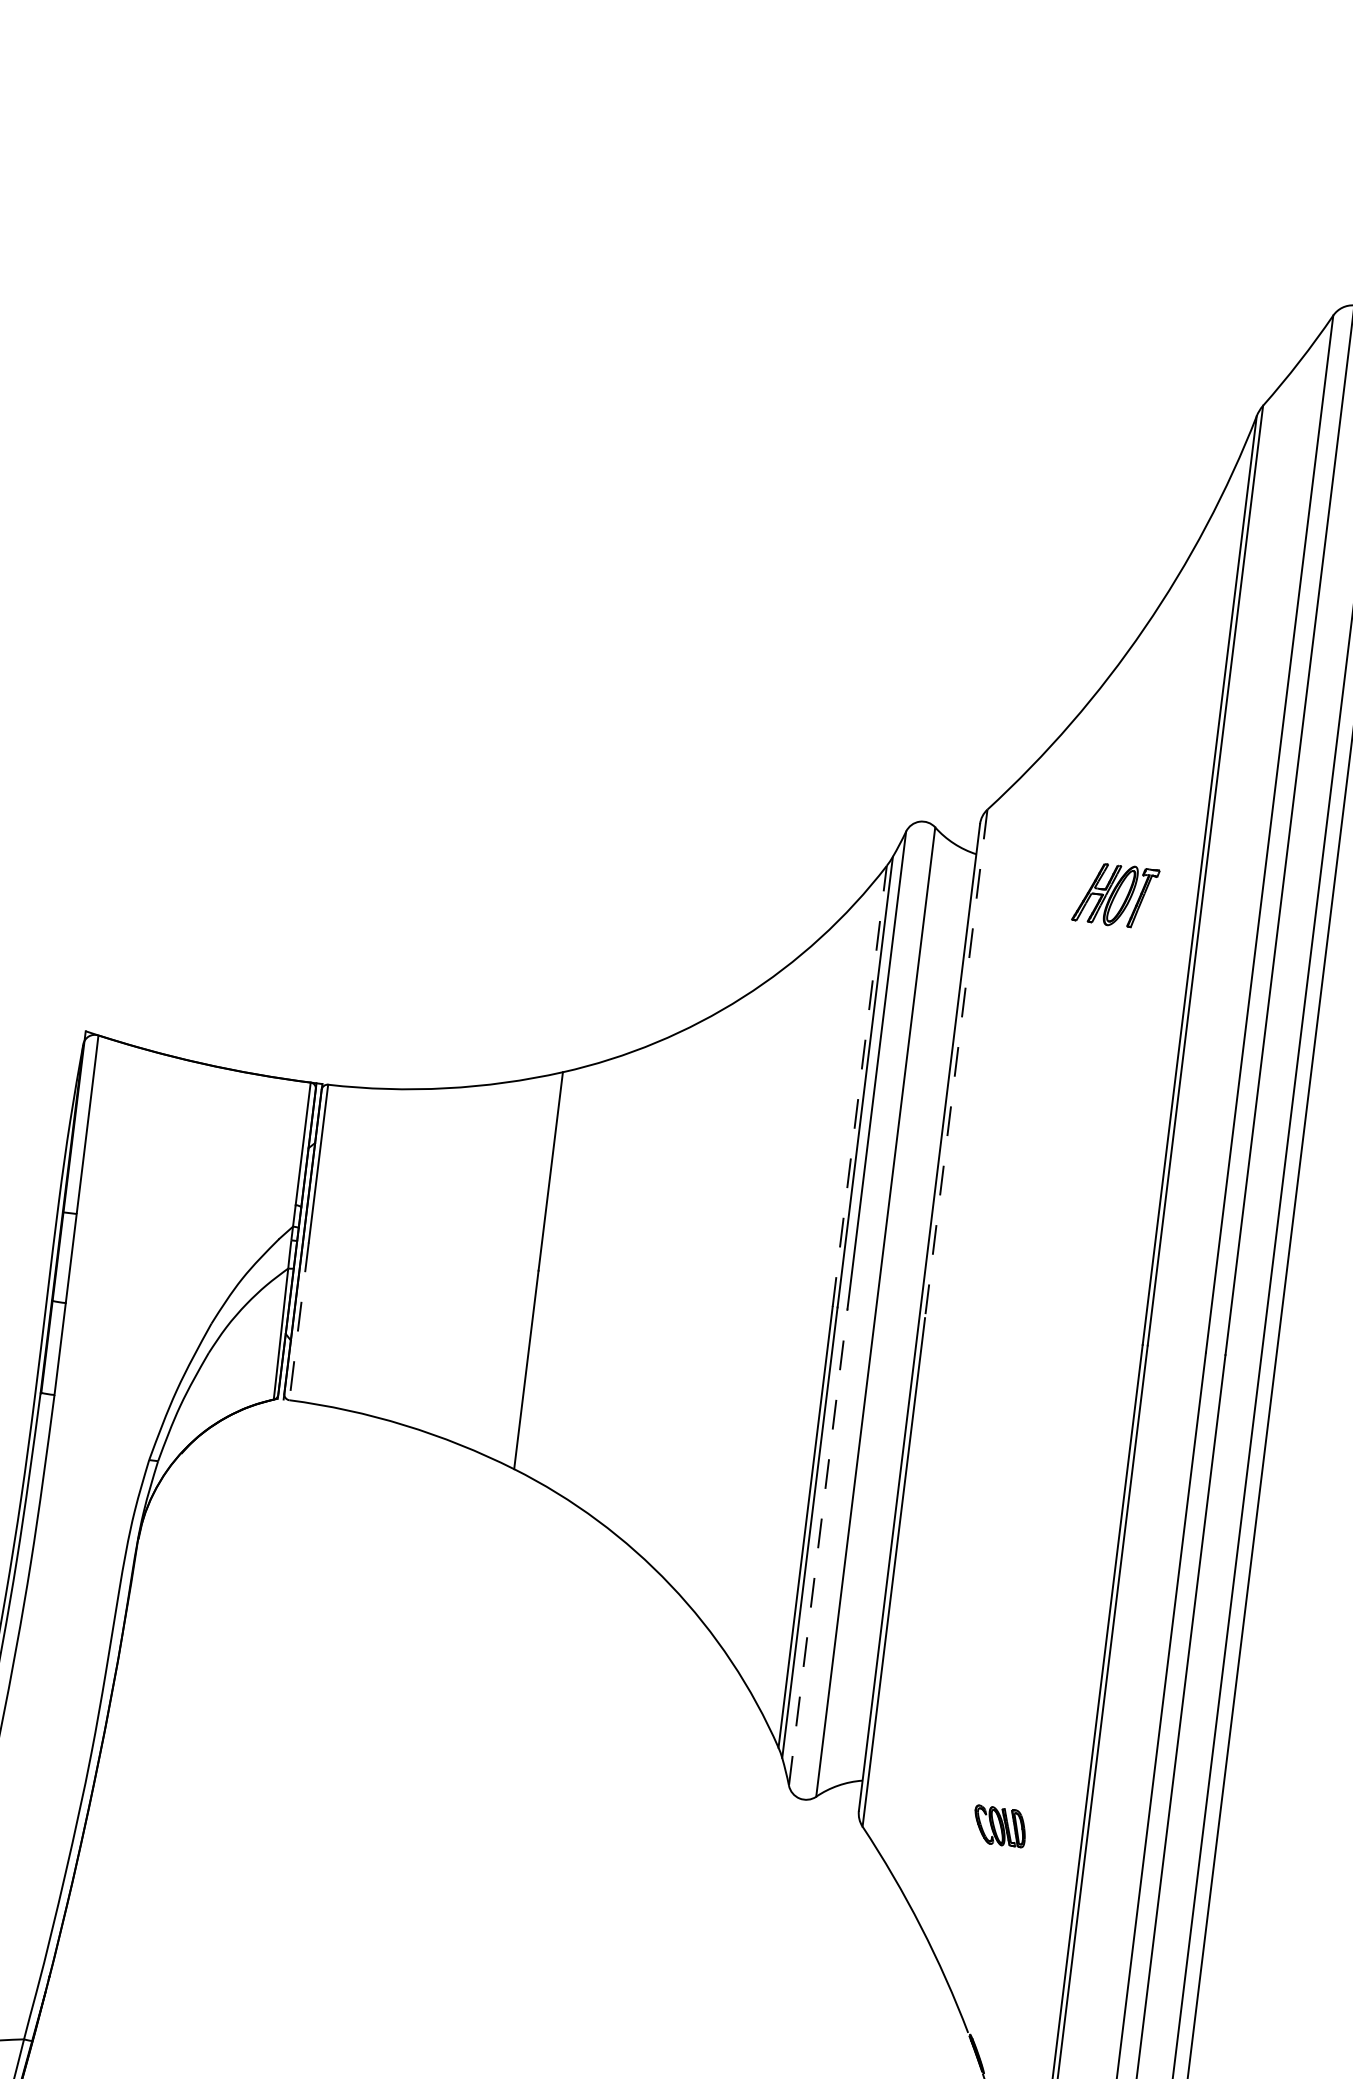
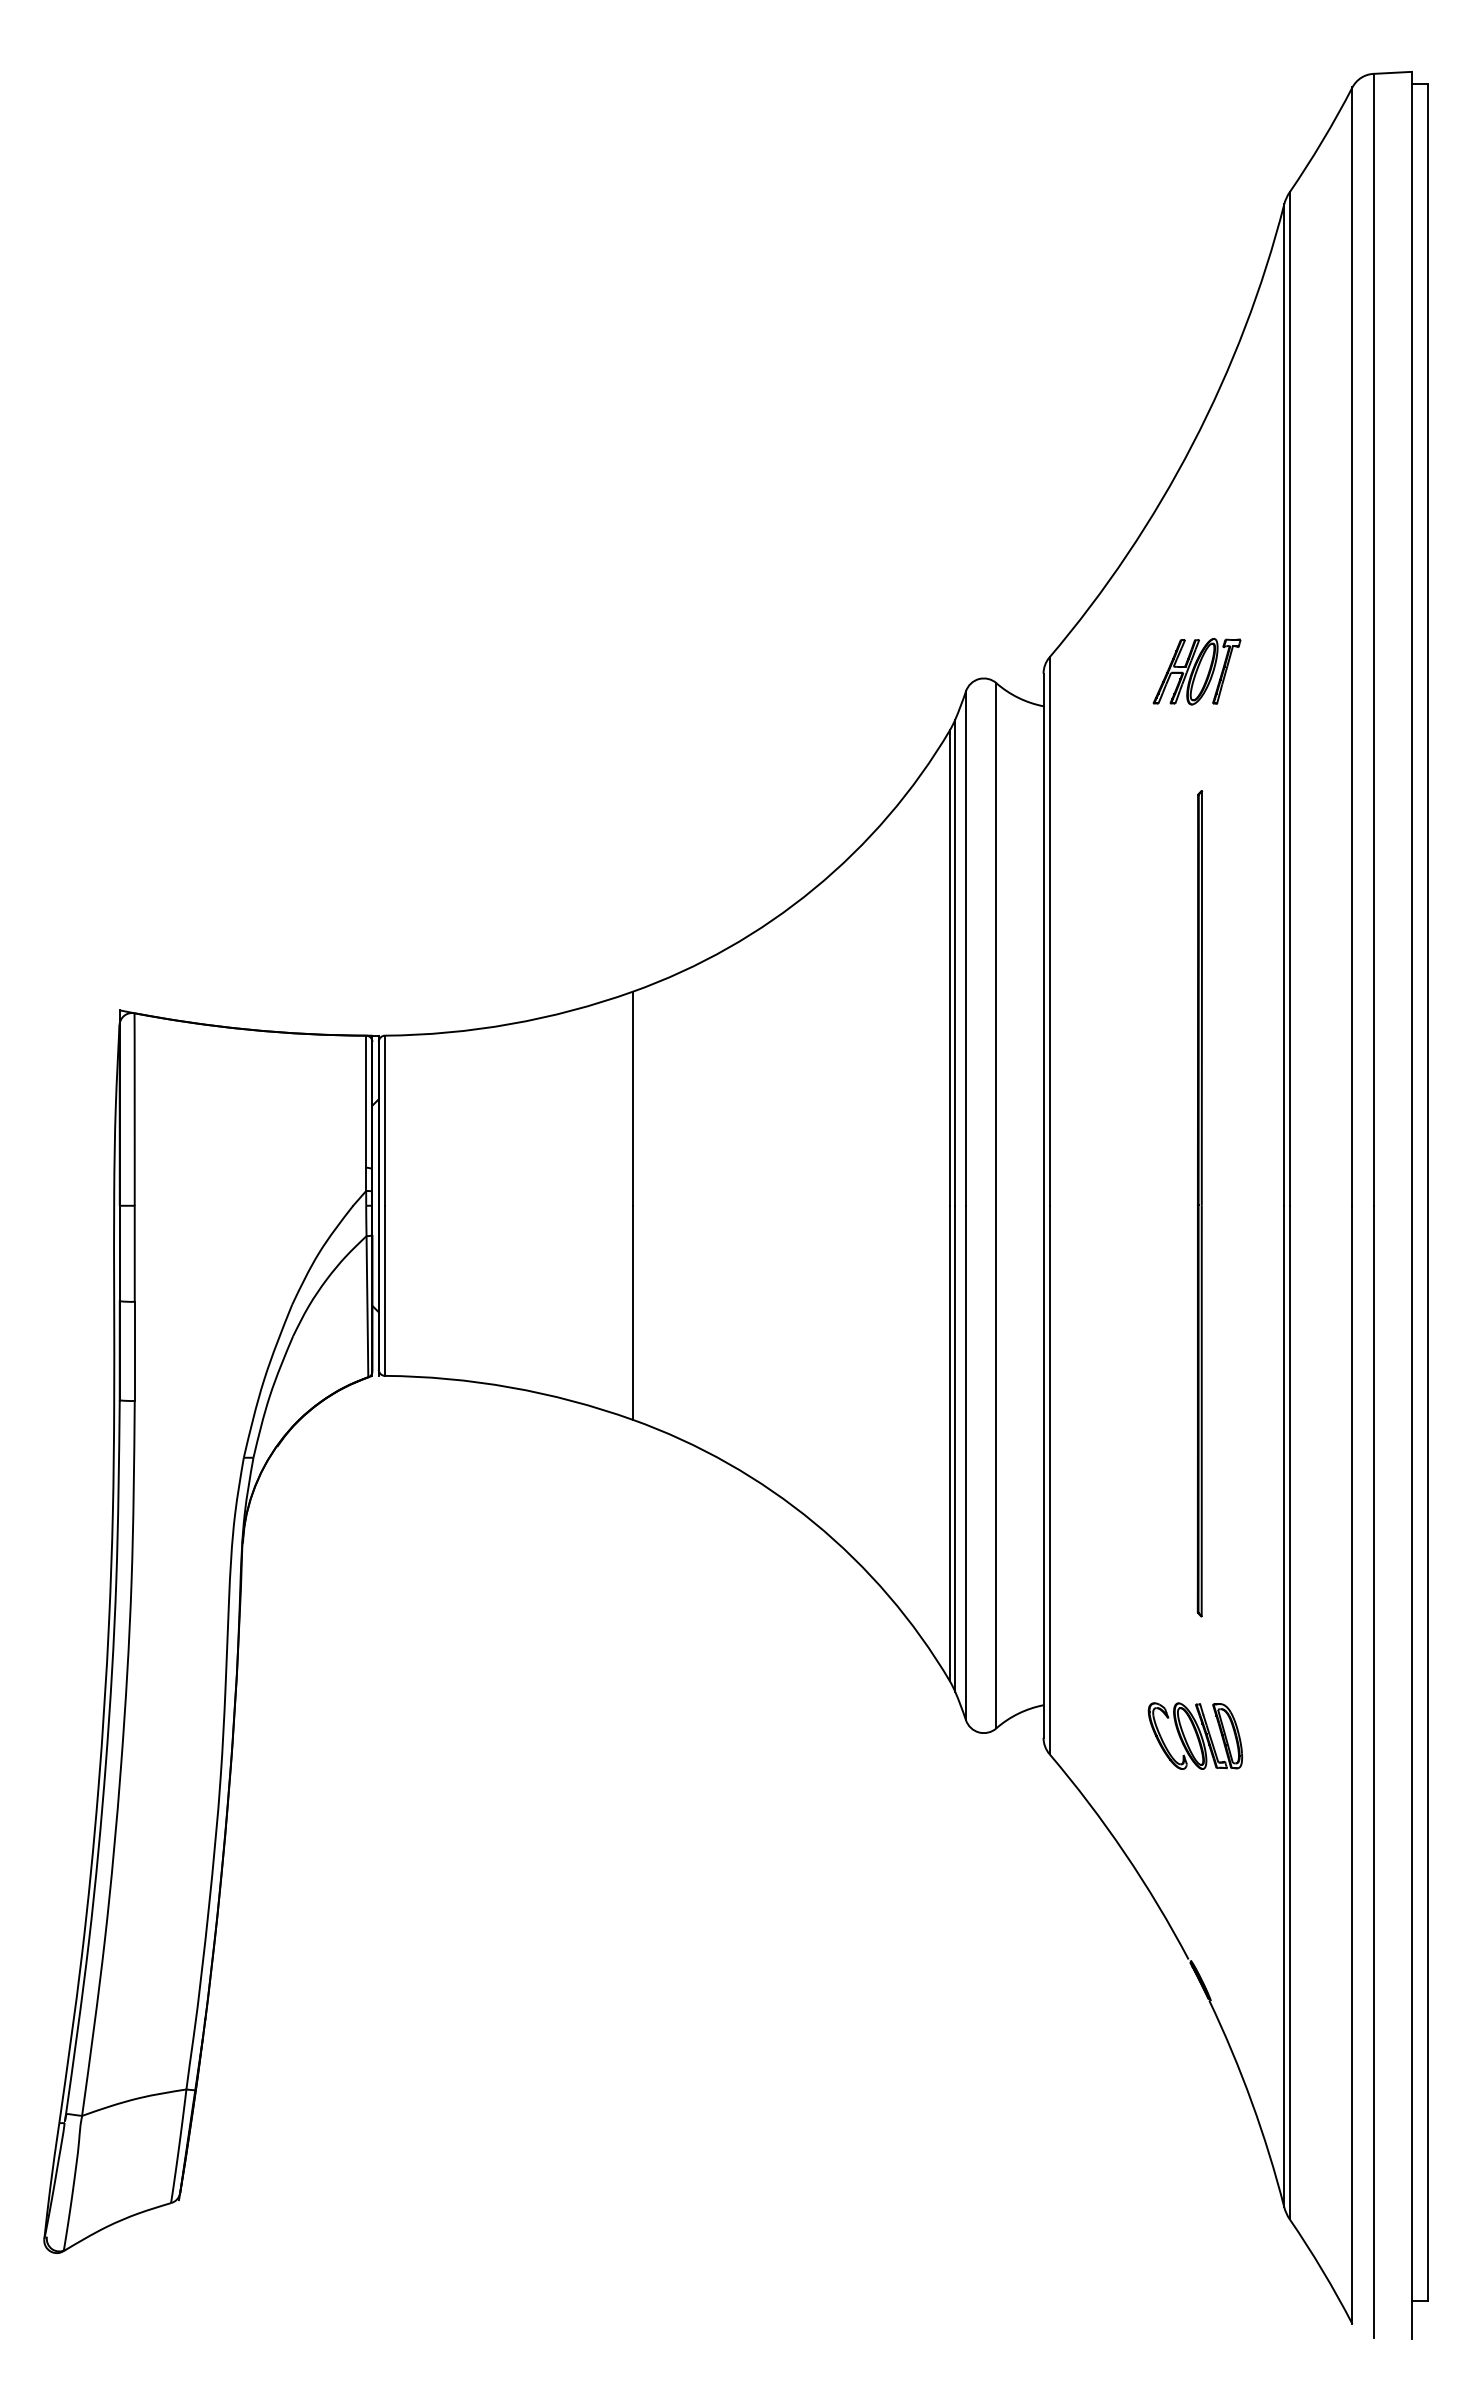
part: (1115, 895) -> (1196, 671), moved
line: (956, 1064) -> (1049, 932), dashed -> solid
line: (859, 1086) -> (949, 968), dashed -> solid
line: (299, 1322) -> (385, 1291), dashed -> solid
part: (1064, 1333) -> (1199, 1203), added
line: (817, 1546) -> (965, 1462), dashed -> solid
part: (1000, 1826) -> (1195, 1735), size x1.67

